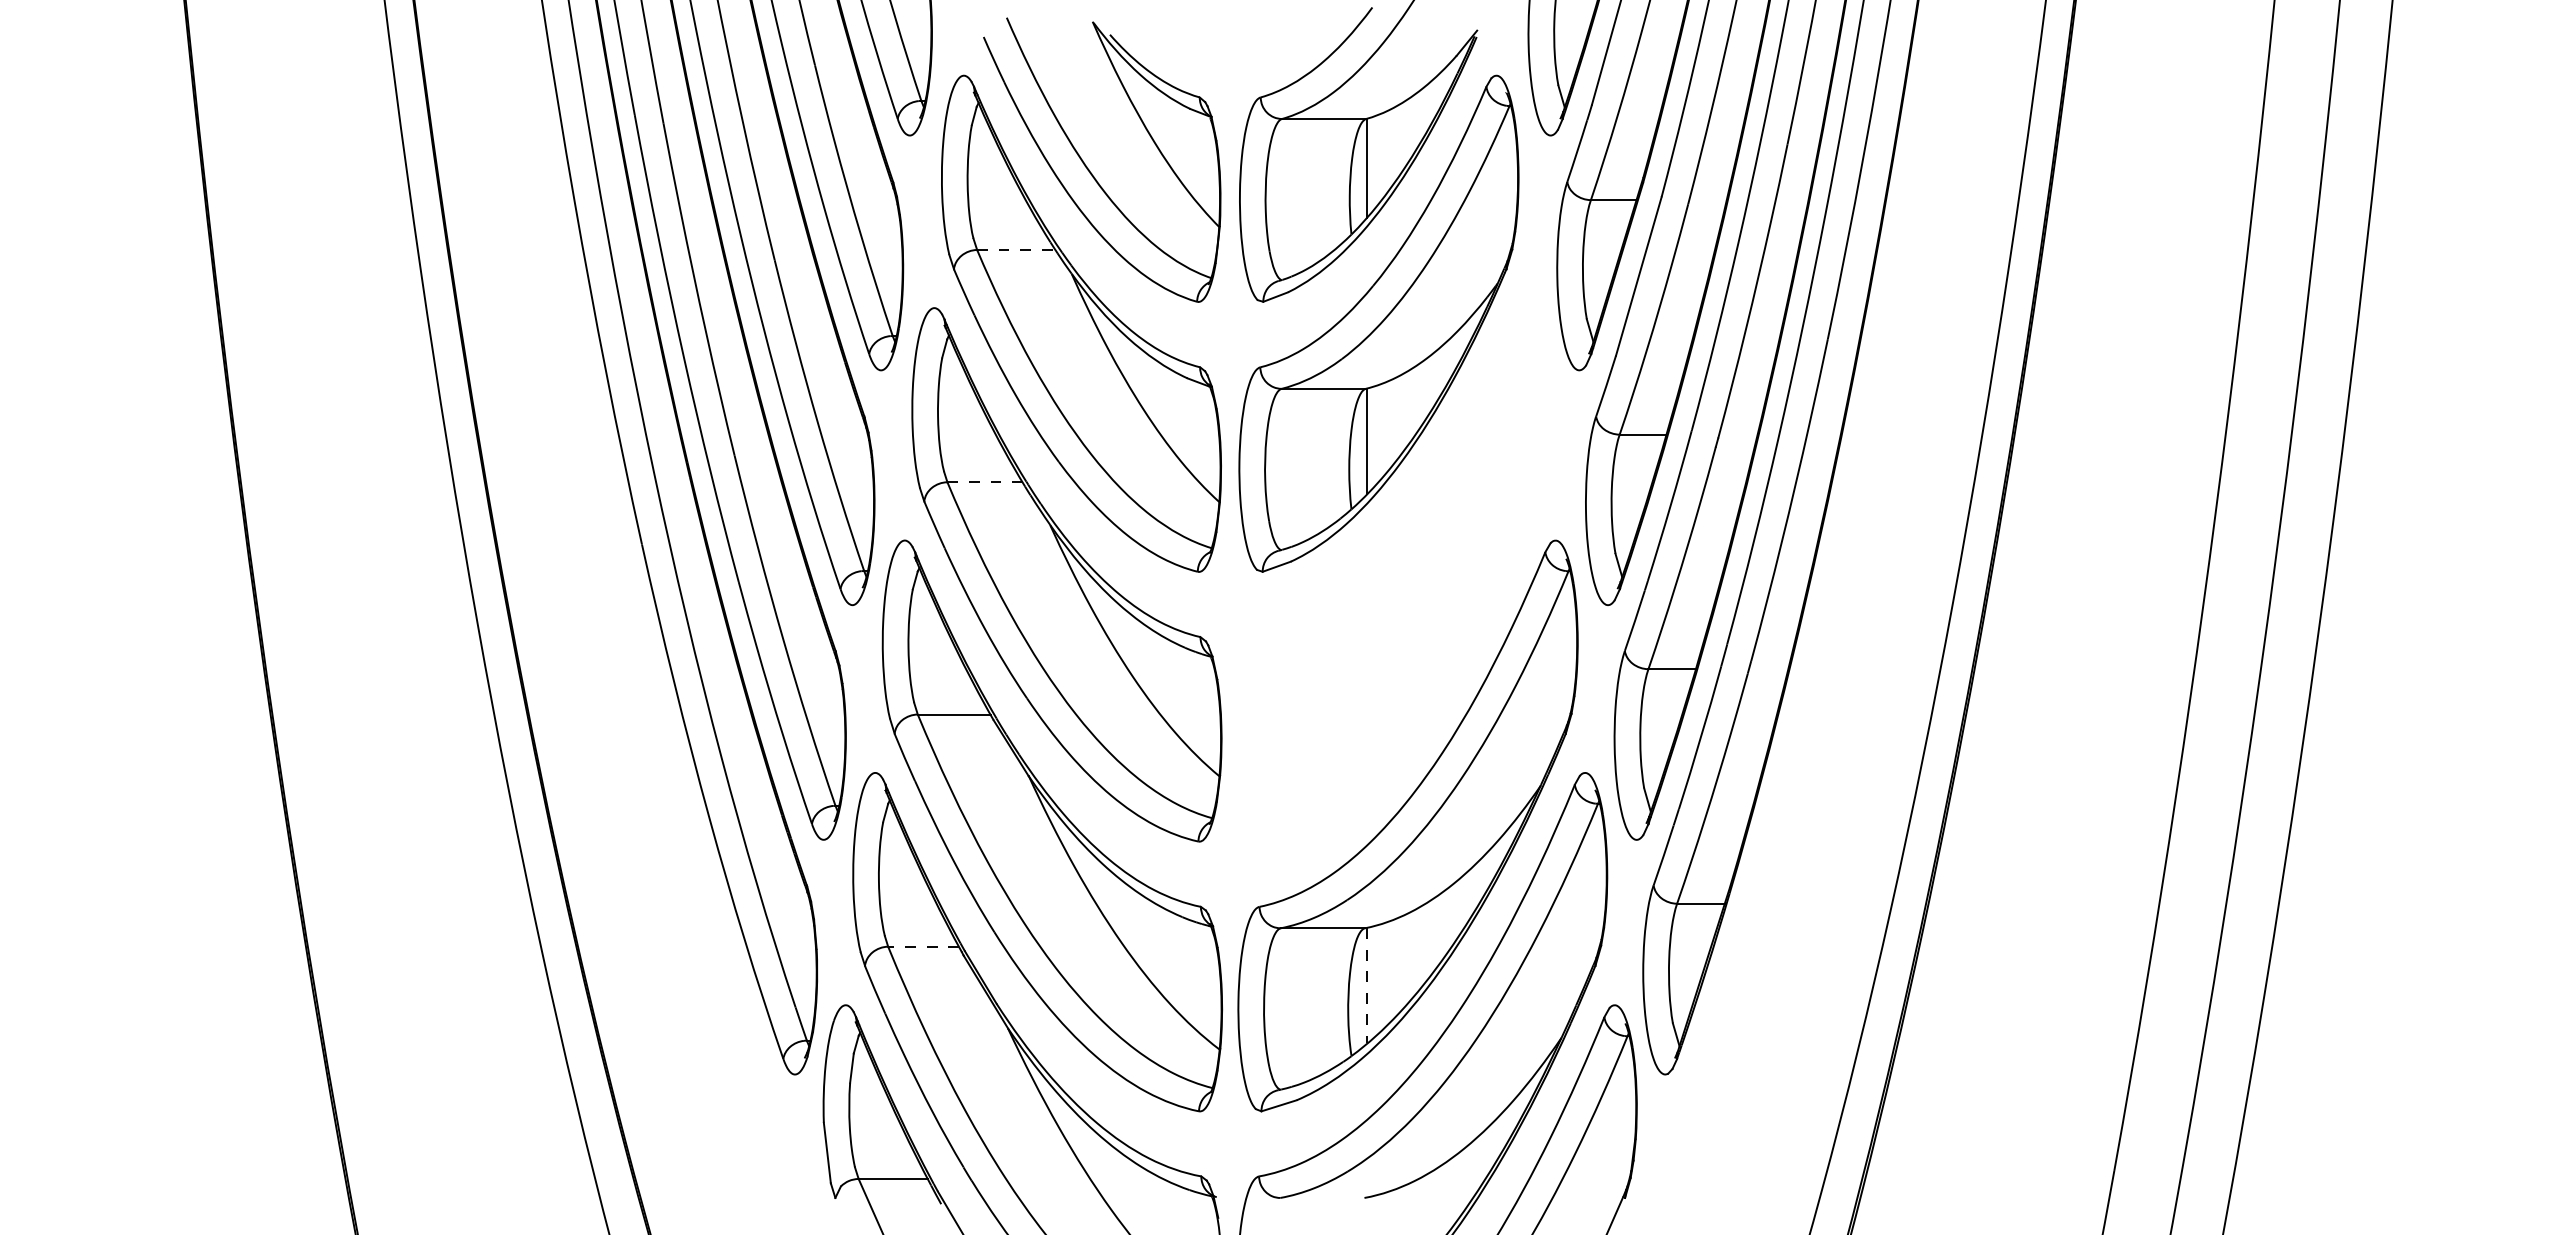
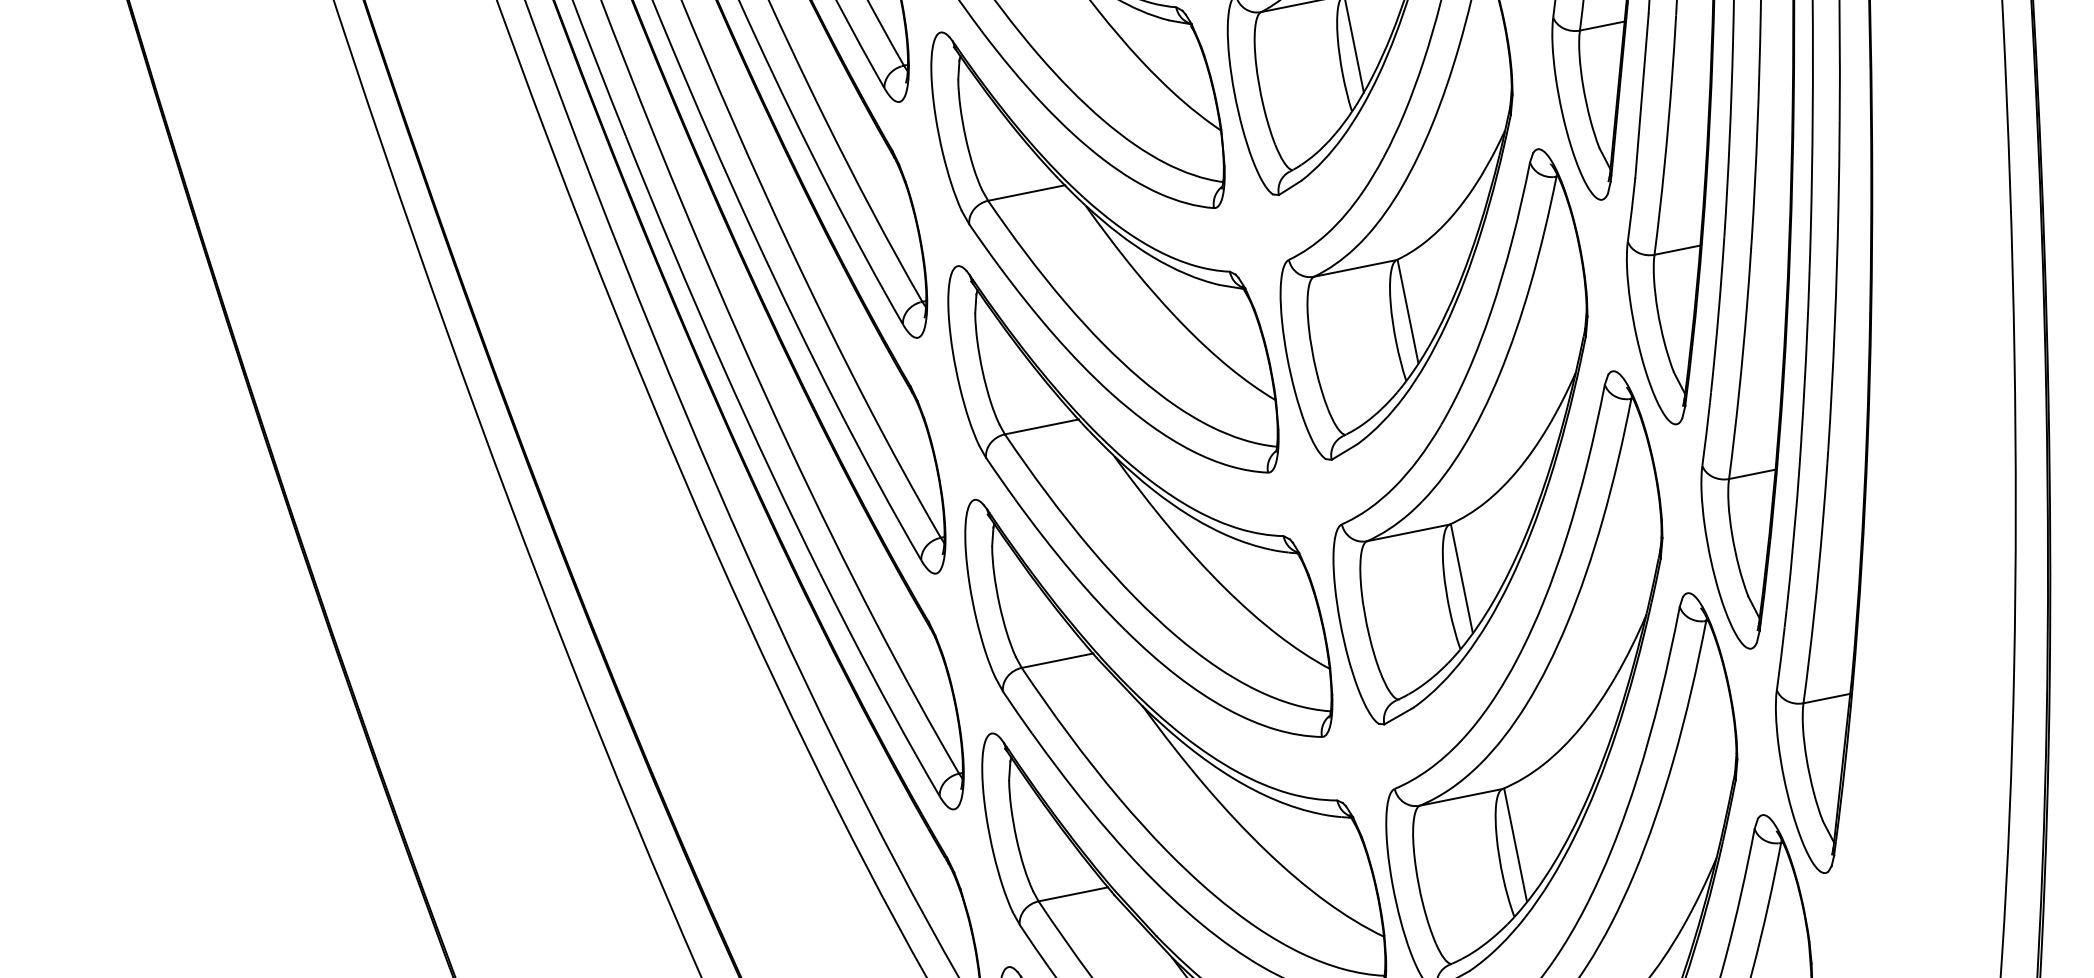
line: (1016, 250) -> (1026, 193), dashed -> solid
line: (985, 482) -> (1042, 427), dashed -> solid
part: (1393, 574) -> (1460, 436), added
line: (923, 946) -> (1073, 894), dashed -> solid
line: (1366, 985) -> (1515, 844), dashed -> solid

